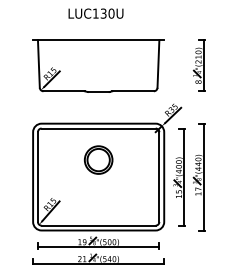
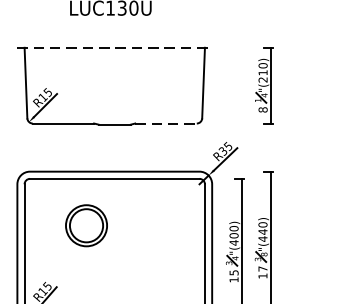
line: (98, 40) -> (114, 48), solid -> dashed
line: (133, 91) -> (166, 123), solid -> dashed
part: (98, 159) -> (86, 224), moved

